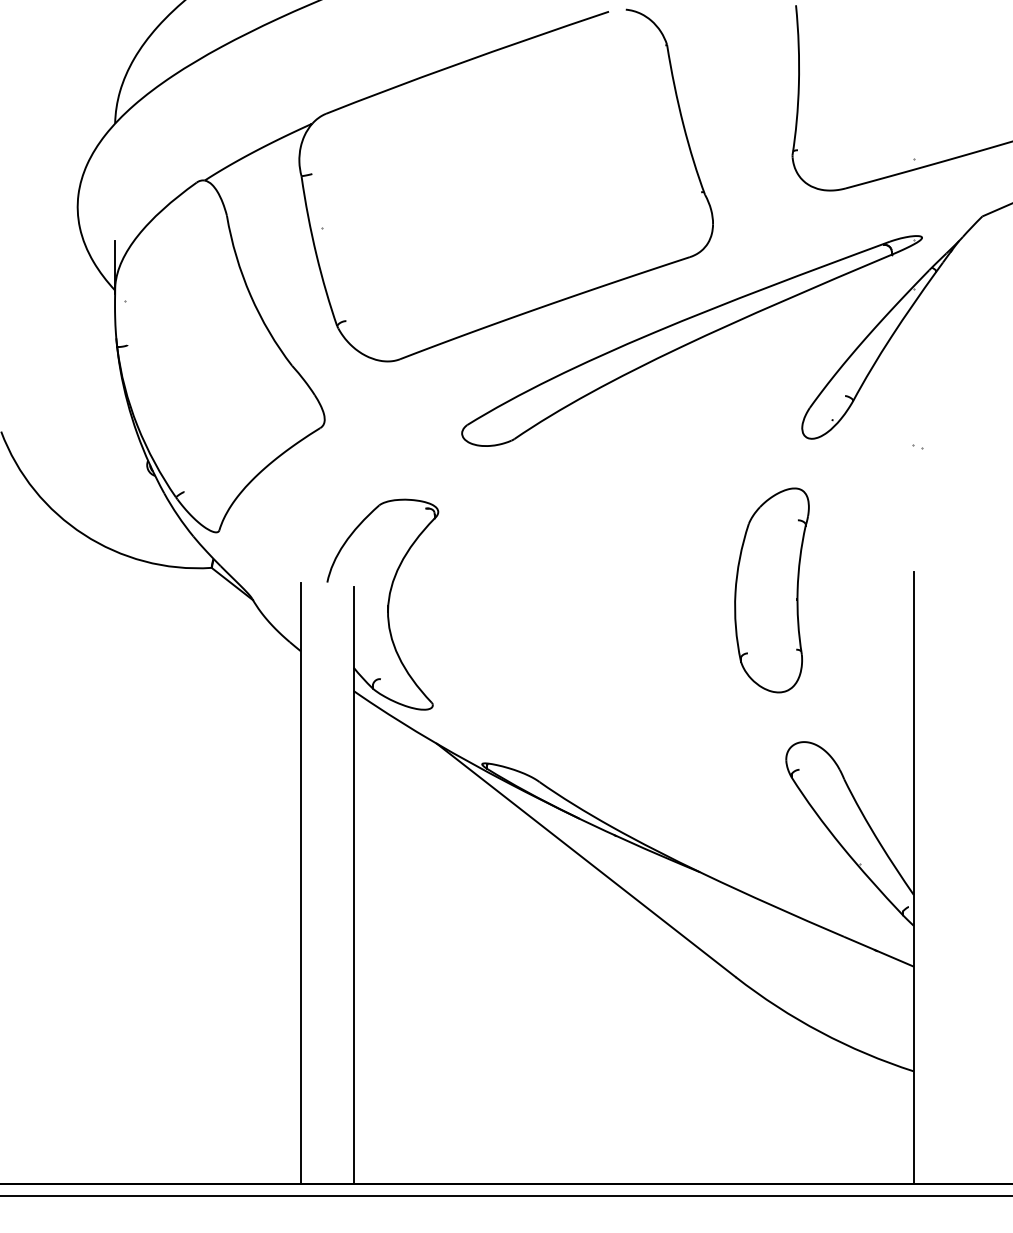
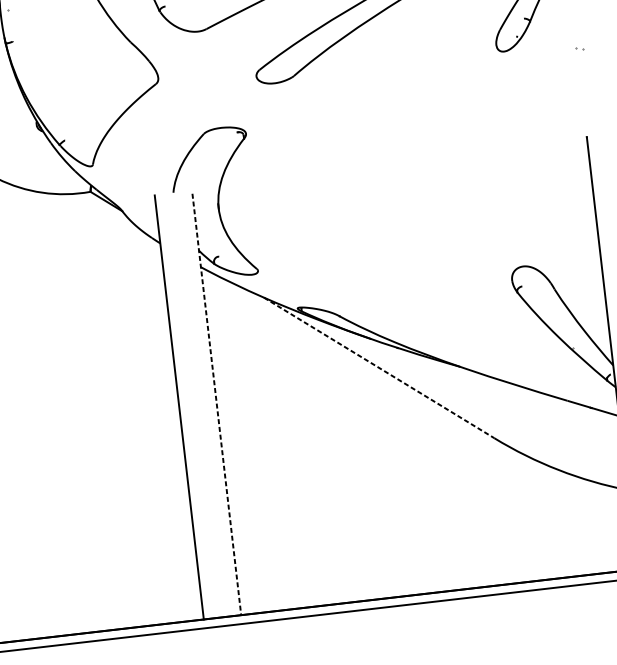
part: (771, 590) -> (487, 162), removed
line: (586, 860) -> (379, 367), solid -> dashed
line: (353, 885) -> (216, 404), solid -> dashed

